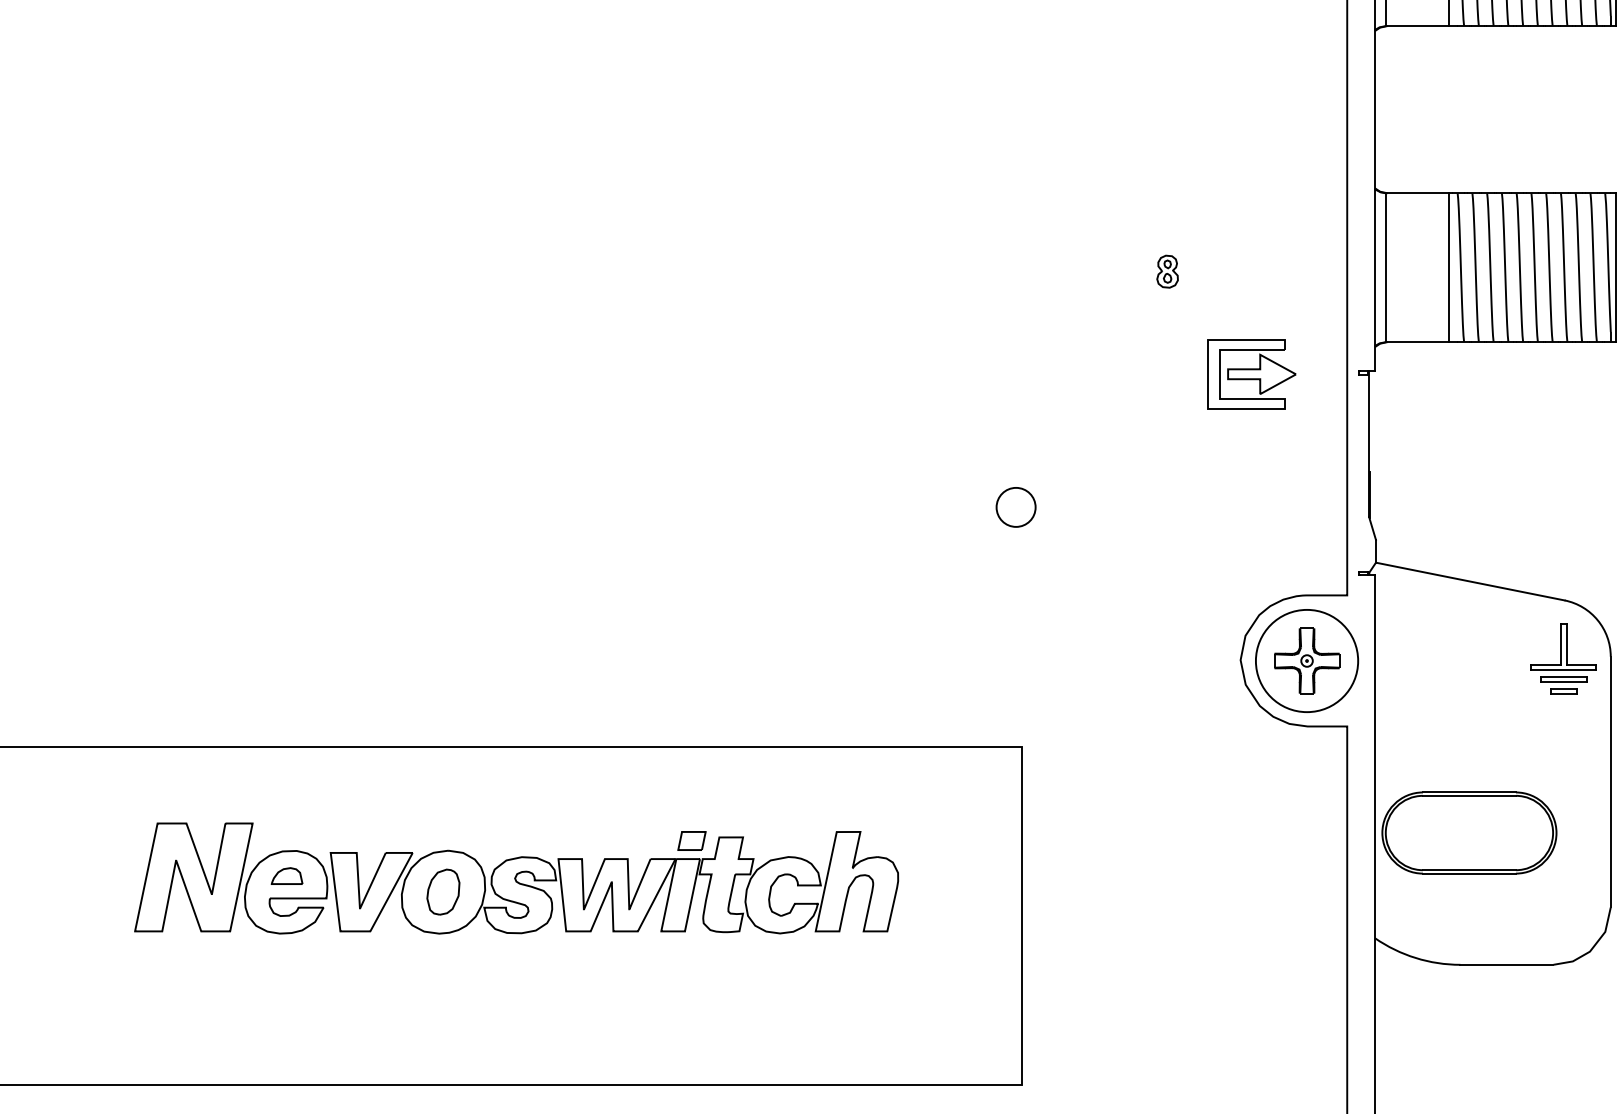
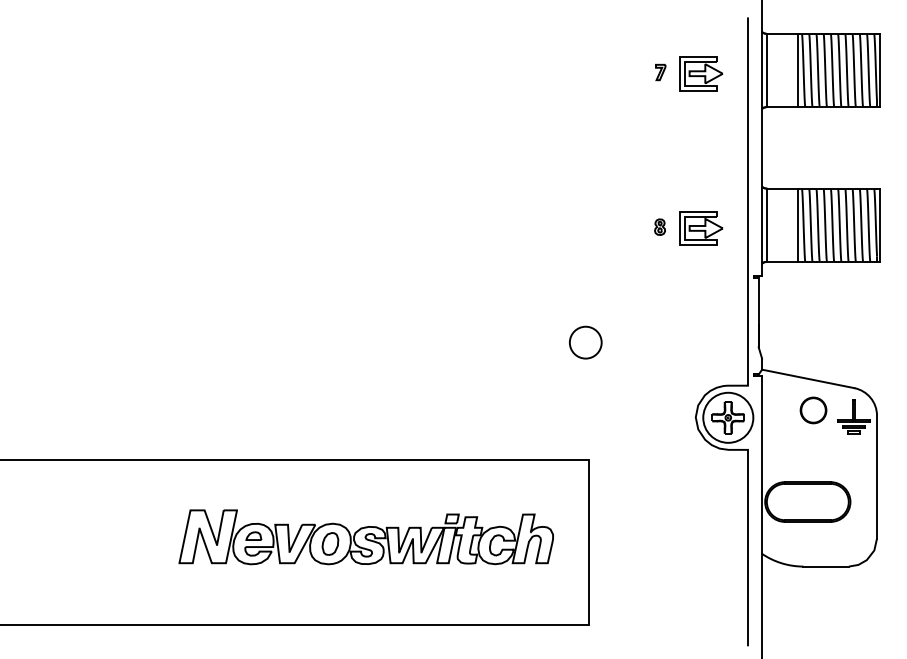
part: (1252, 374) -> (701, 228), moved
circle: (1015, 507) -> (585, 342), size x1.67
part: (1481, 646) -> (813, 410), added
part: (515, 878) -> (365, 537), moved

